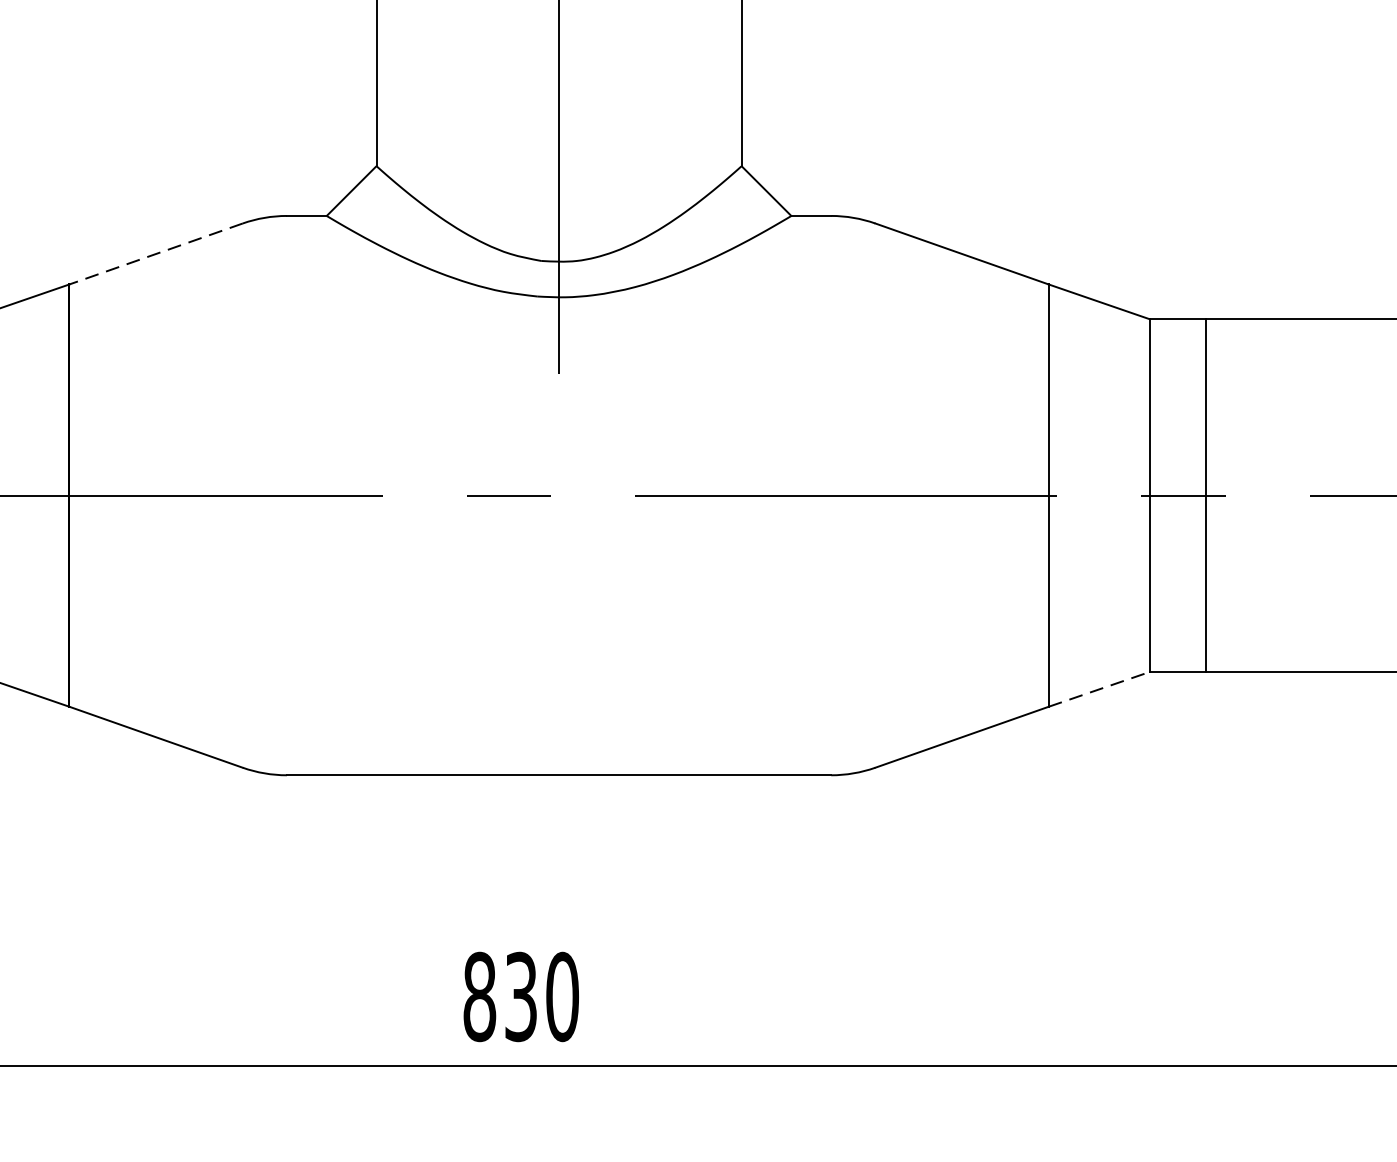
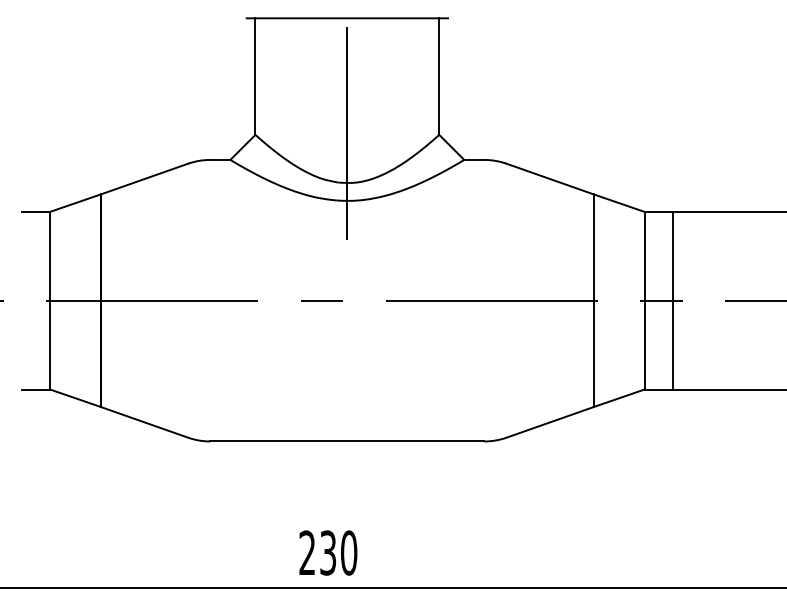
line: (156, 254) -> (144, 179), dashed -> solid
line: (1099, 689) -> (619, 398), dashed -> solid
text: (479, 995) -> (307, 552), 830 -> 230

